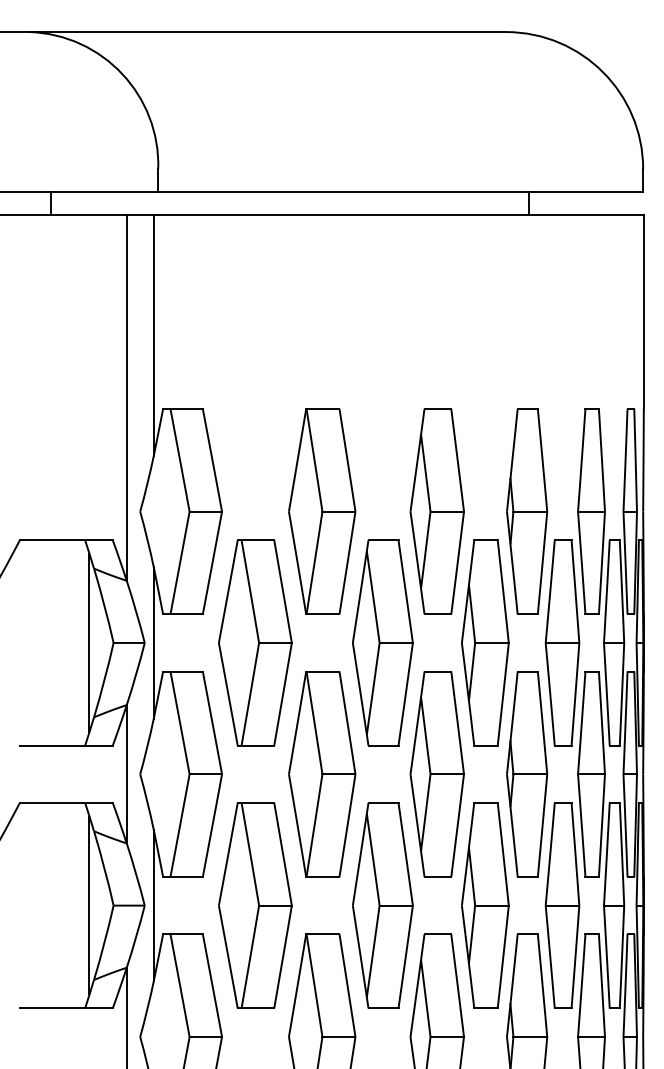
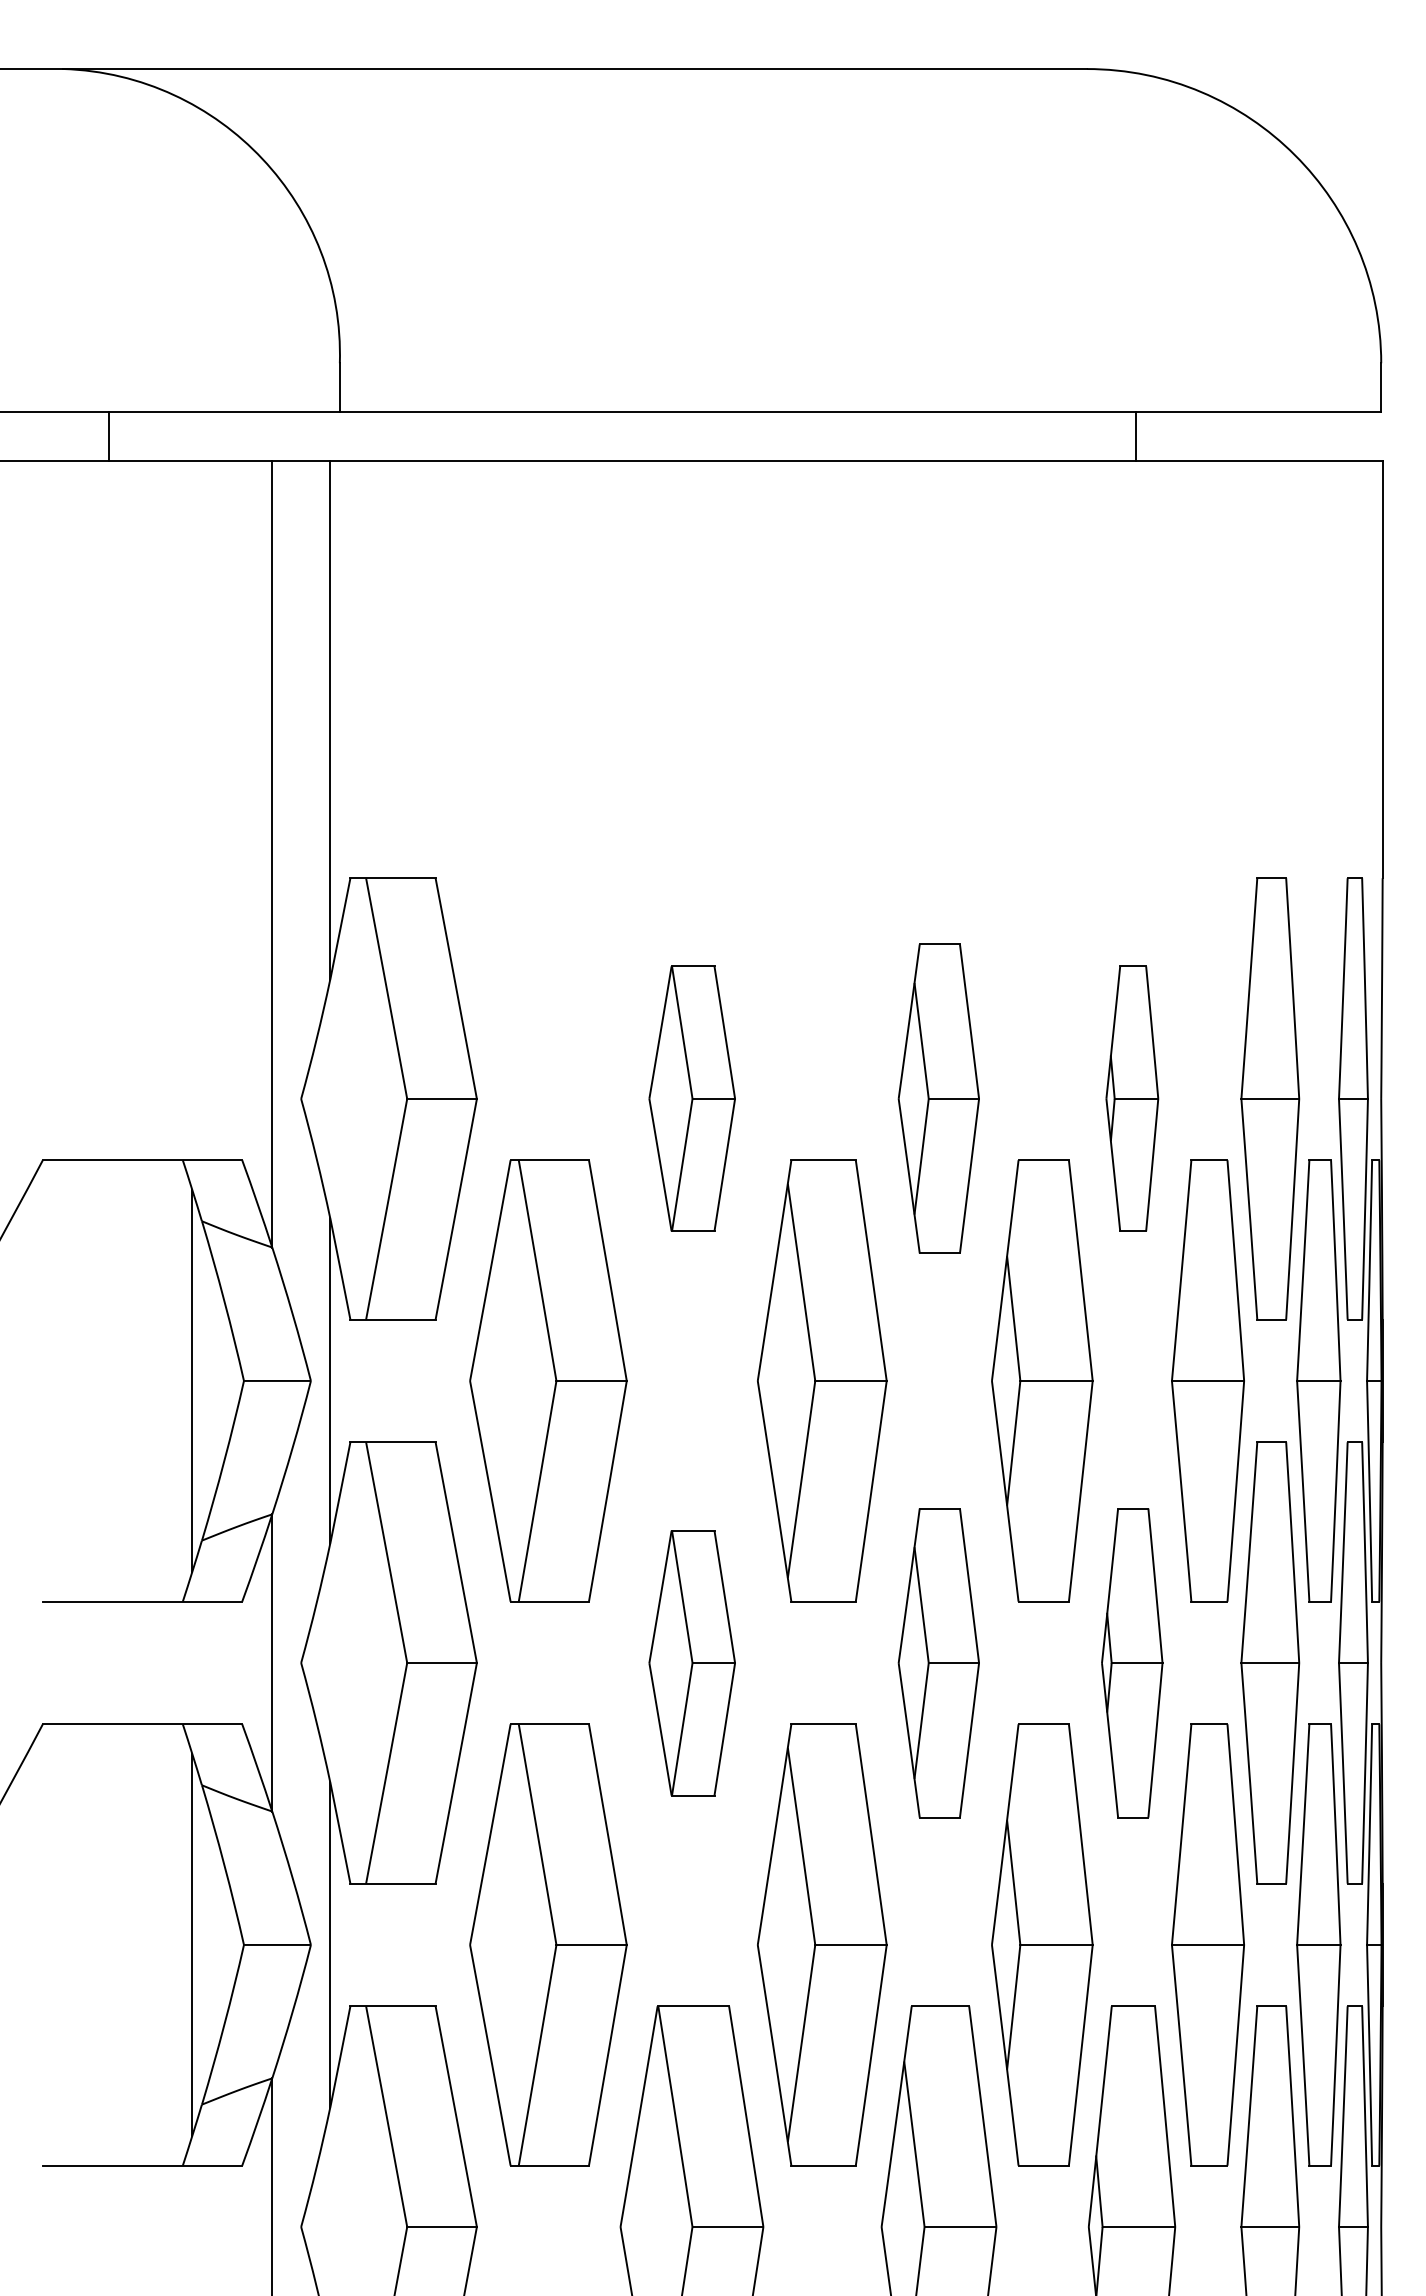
part: (322, 511) -> (692, 1098), size x0.6
part: (436, 511) -> (937, 1098), size x0.7
part: (527, 511) -> (1132, 1098), size x0.6
part: (322, 774) -> (692, 1663), size x0.6
part: (436, 774) -> (937, 1663), size x0.7
part: (527, 774) -> (1132, 1663), size x0.7

